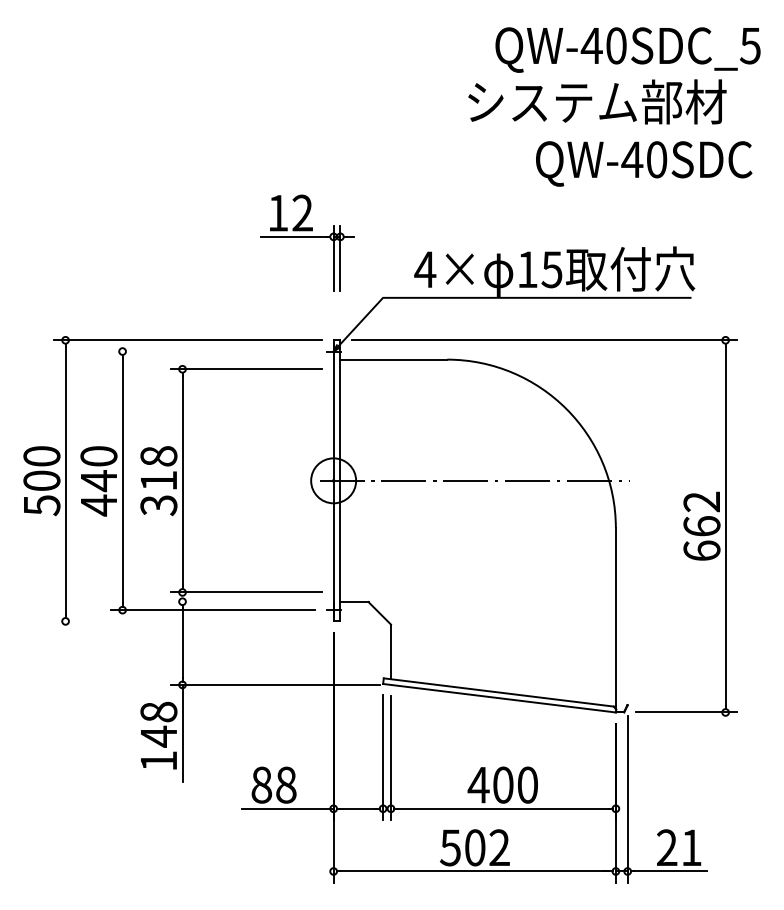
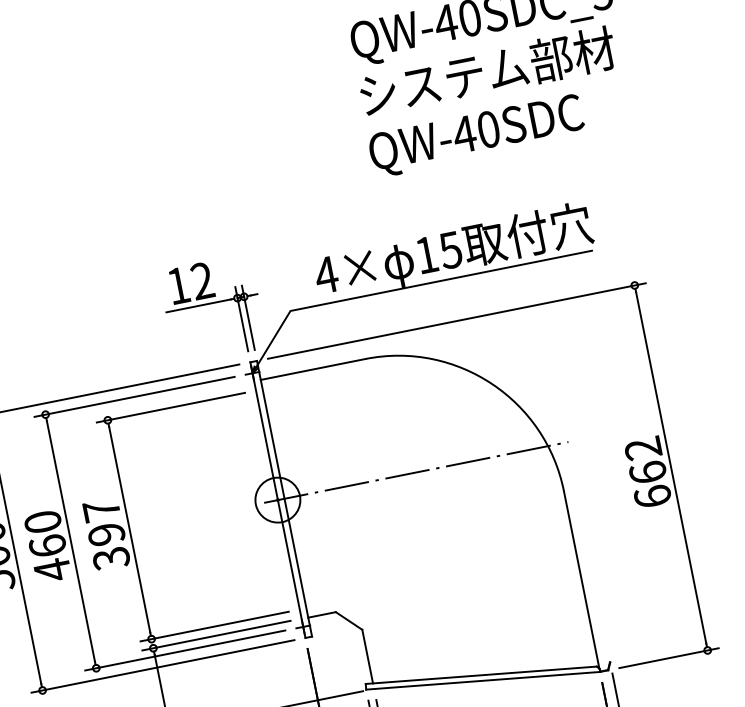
text: (597, 101) -> (487, 71), moved
text: (644, 163) -> (477, 135), moved
part: (307, 242) -> (213, 308), moved
line: (213, 351) -> (134, 396), added
text: (158, 468) -> (103, 522), 318 -> 397
text: (98, 481) -> (47, 546), 440 -> 460
line: (246, 601) -> (216, 635), added
line: (188, 621) -> (163, 666), added

